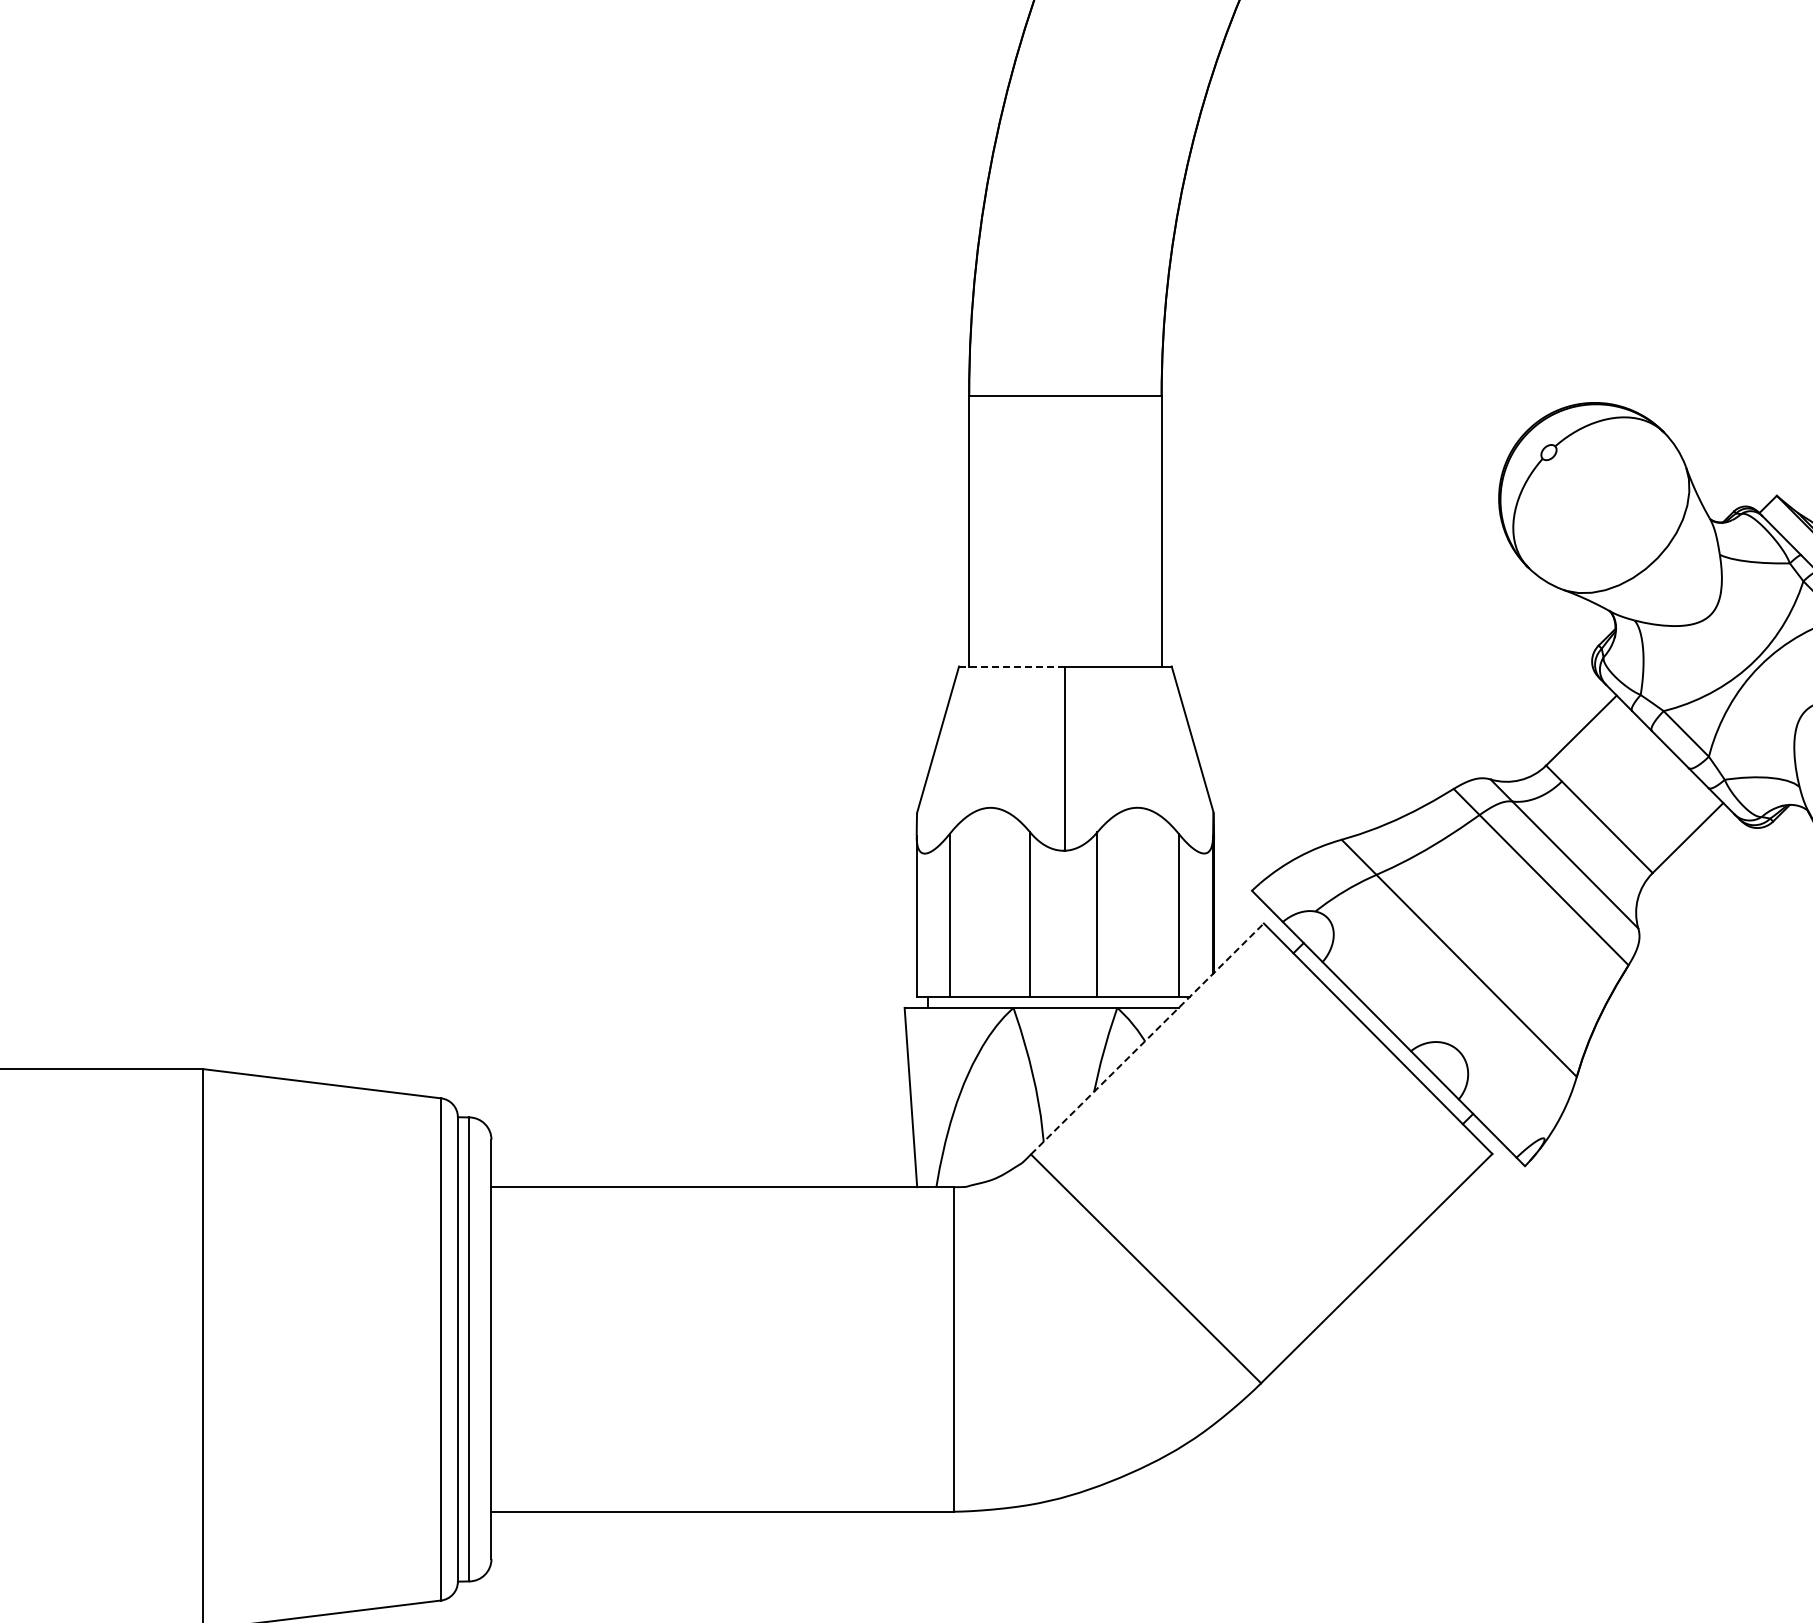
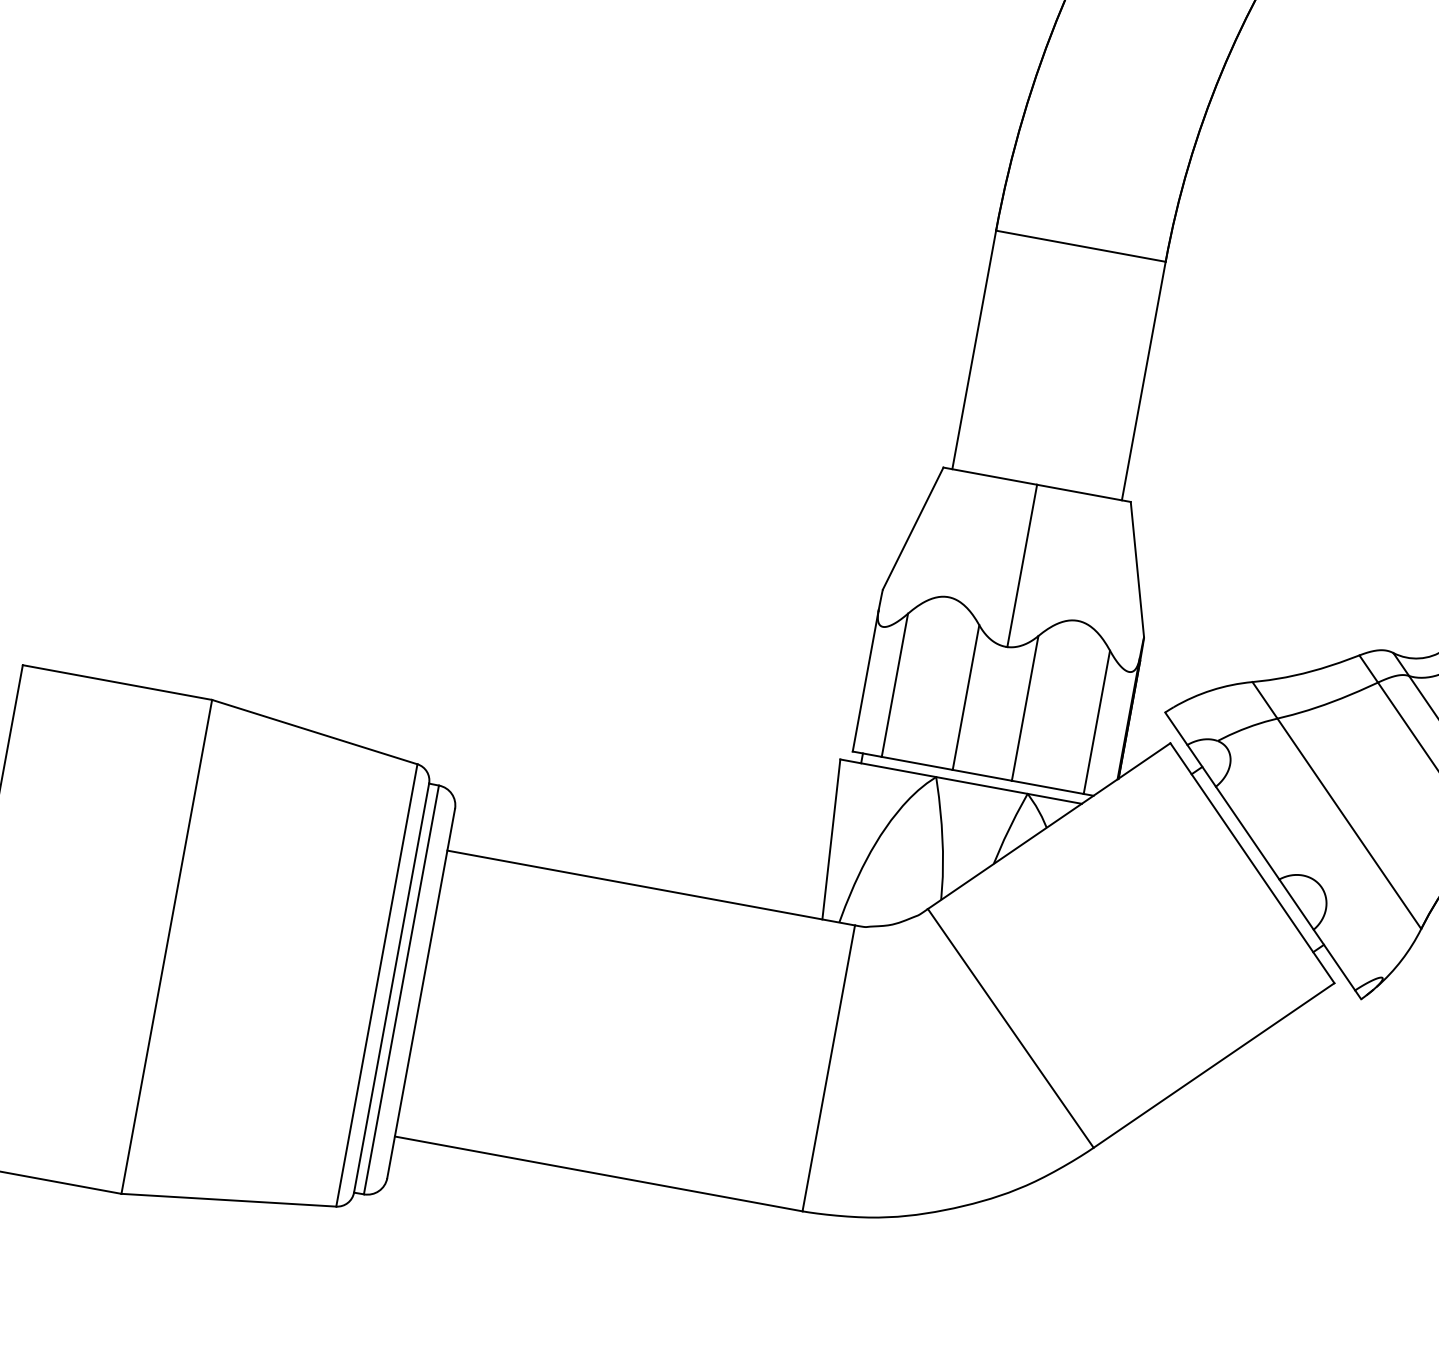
line: (1012, 666) -> (990, 476), dashed -> solid
line: (1147, 1038) -> (1049, 825), dashed -> solid

